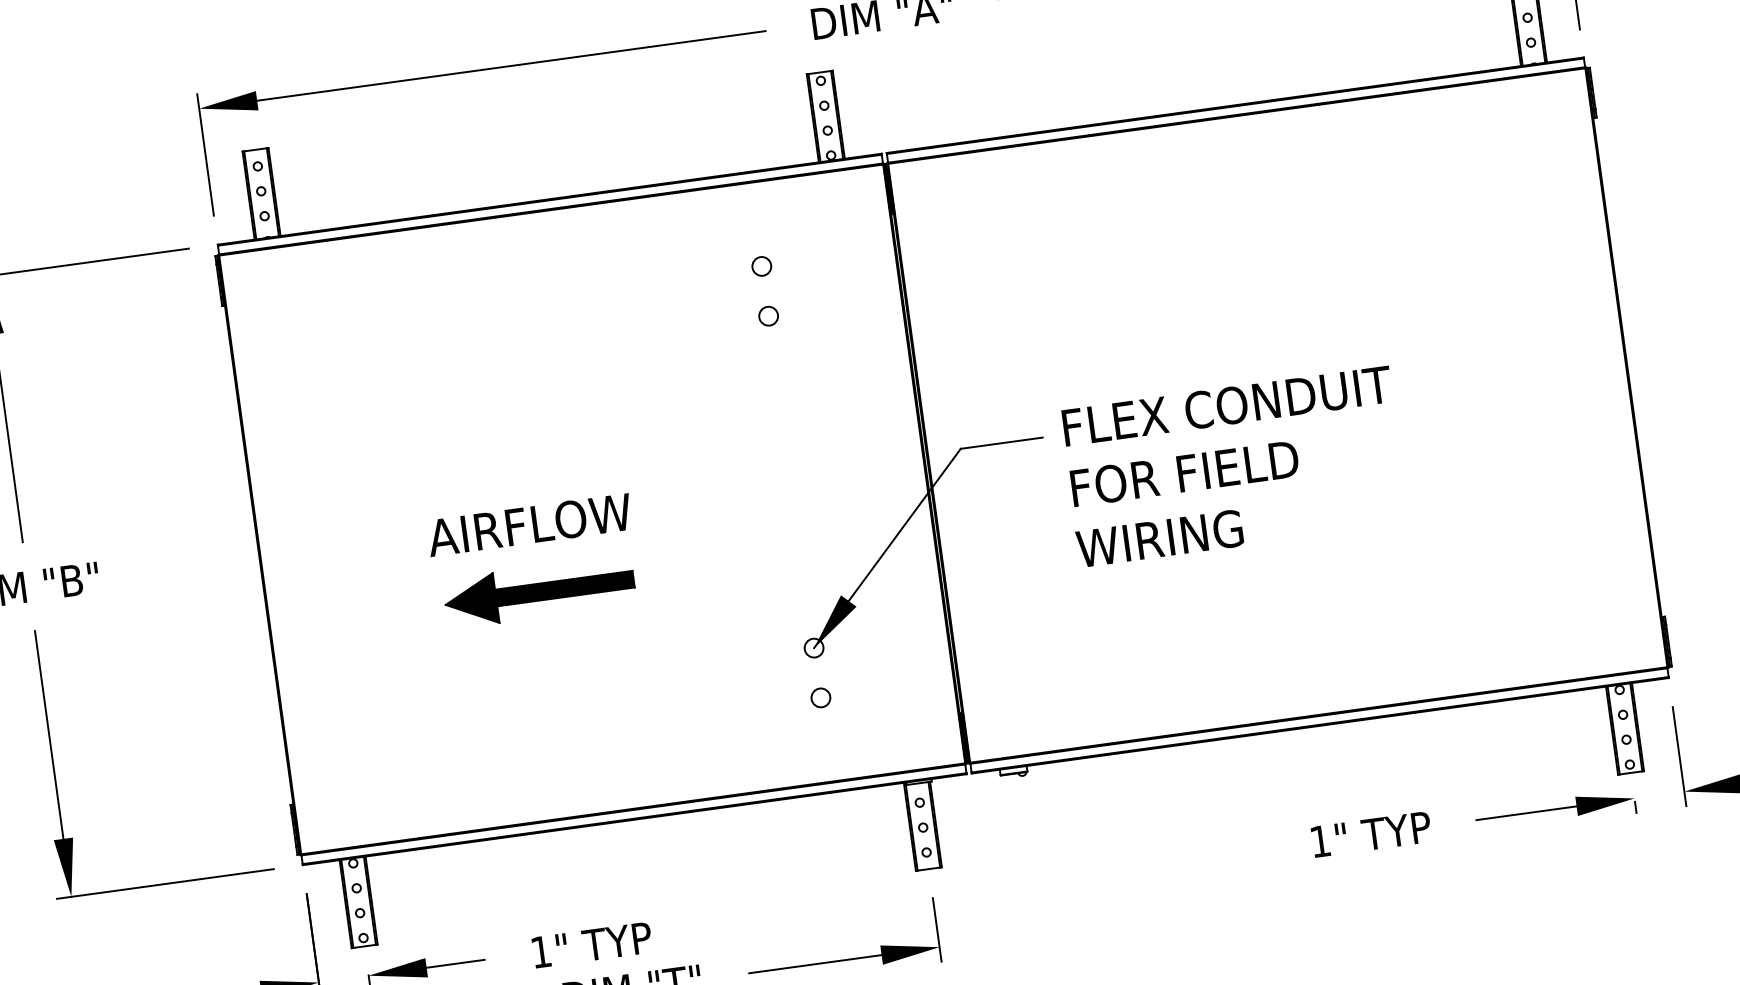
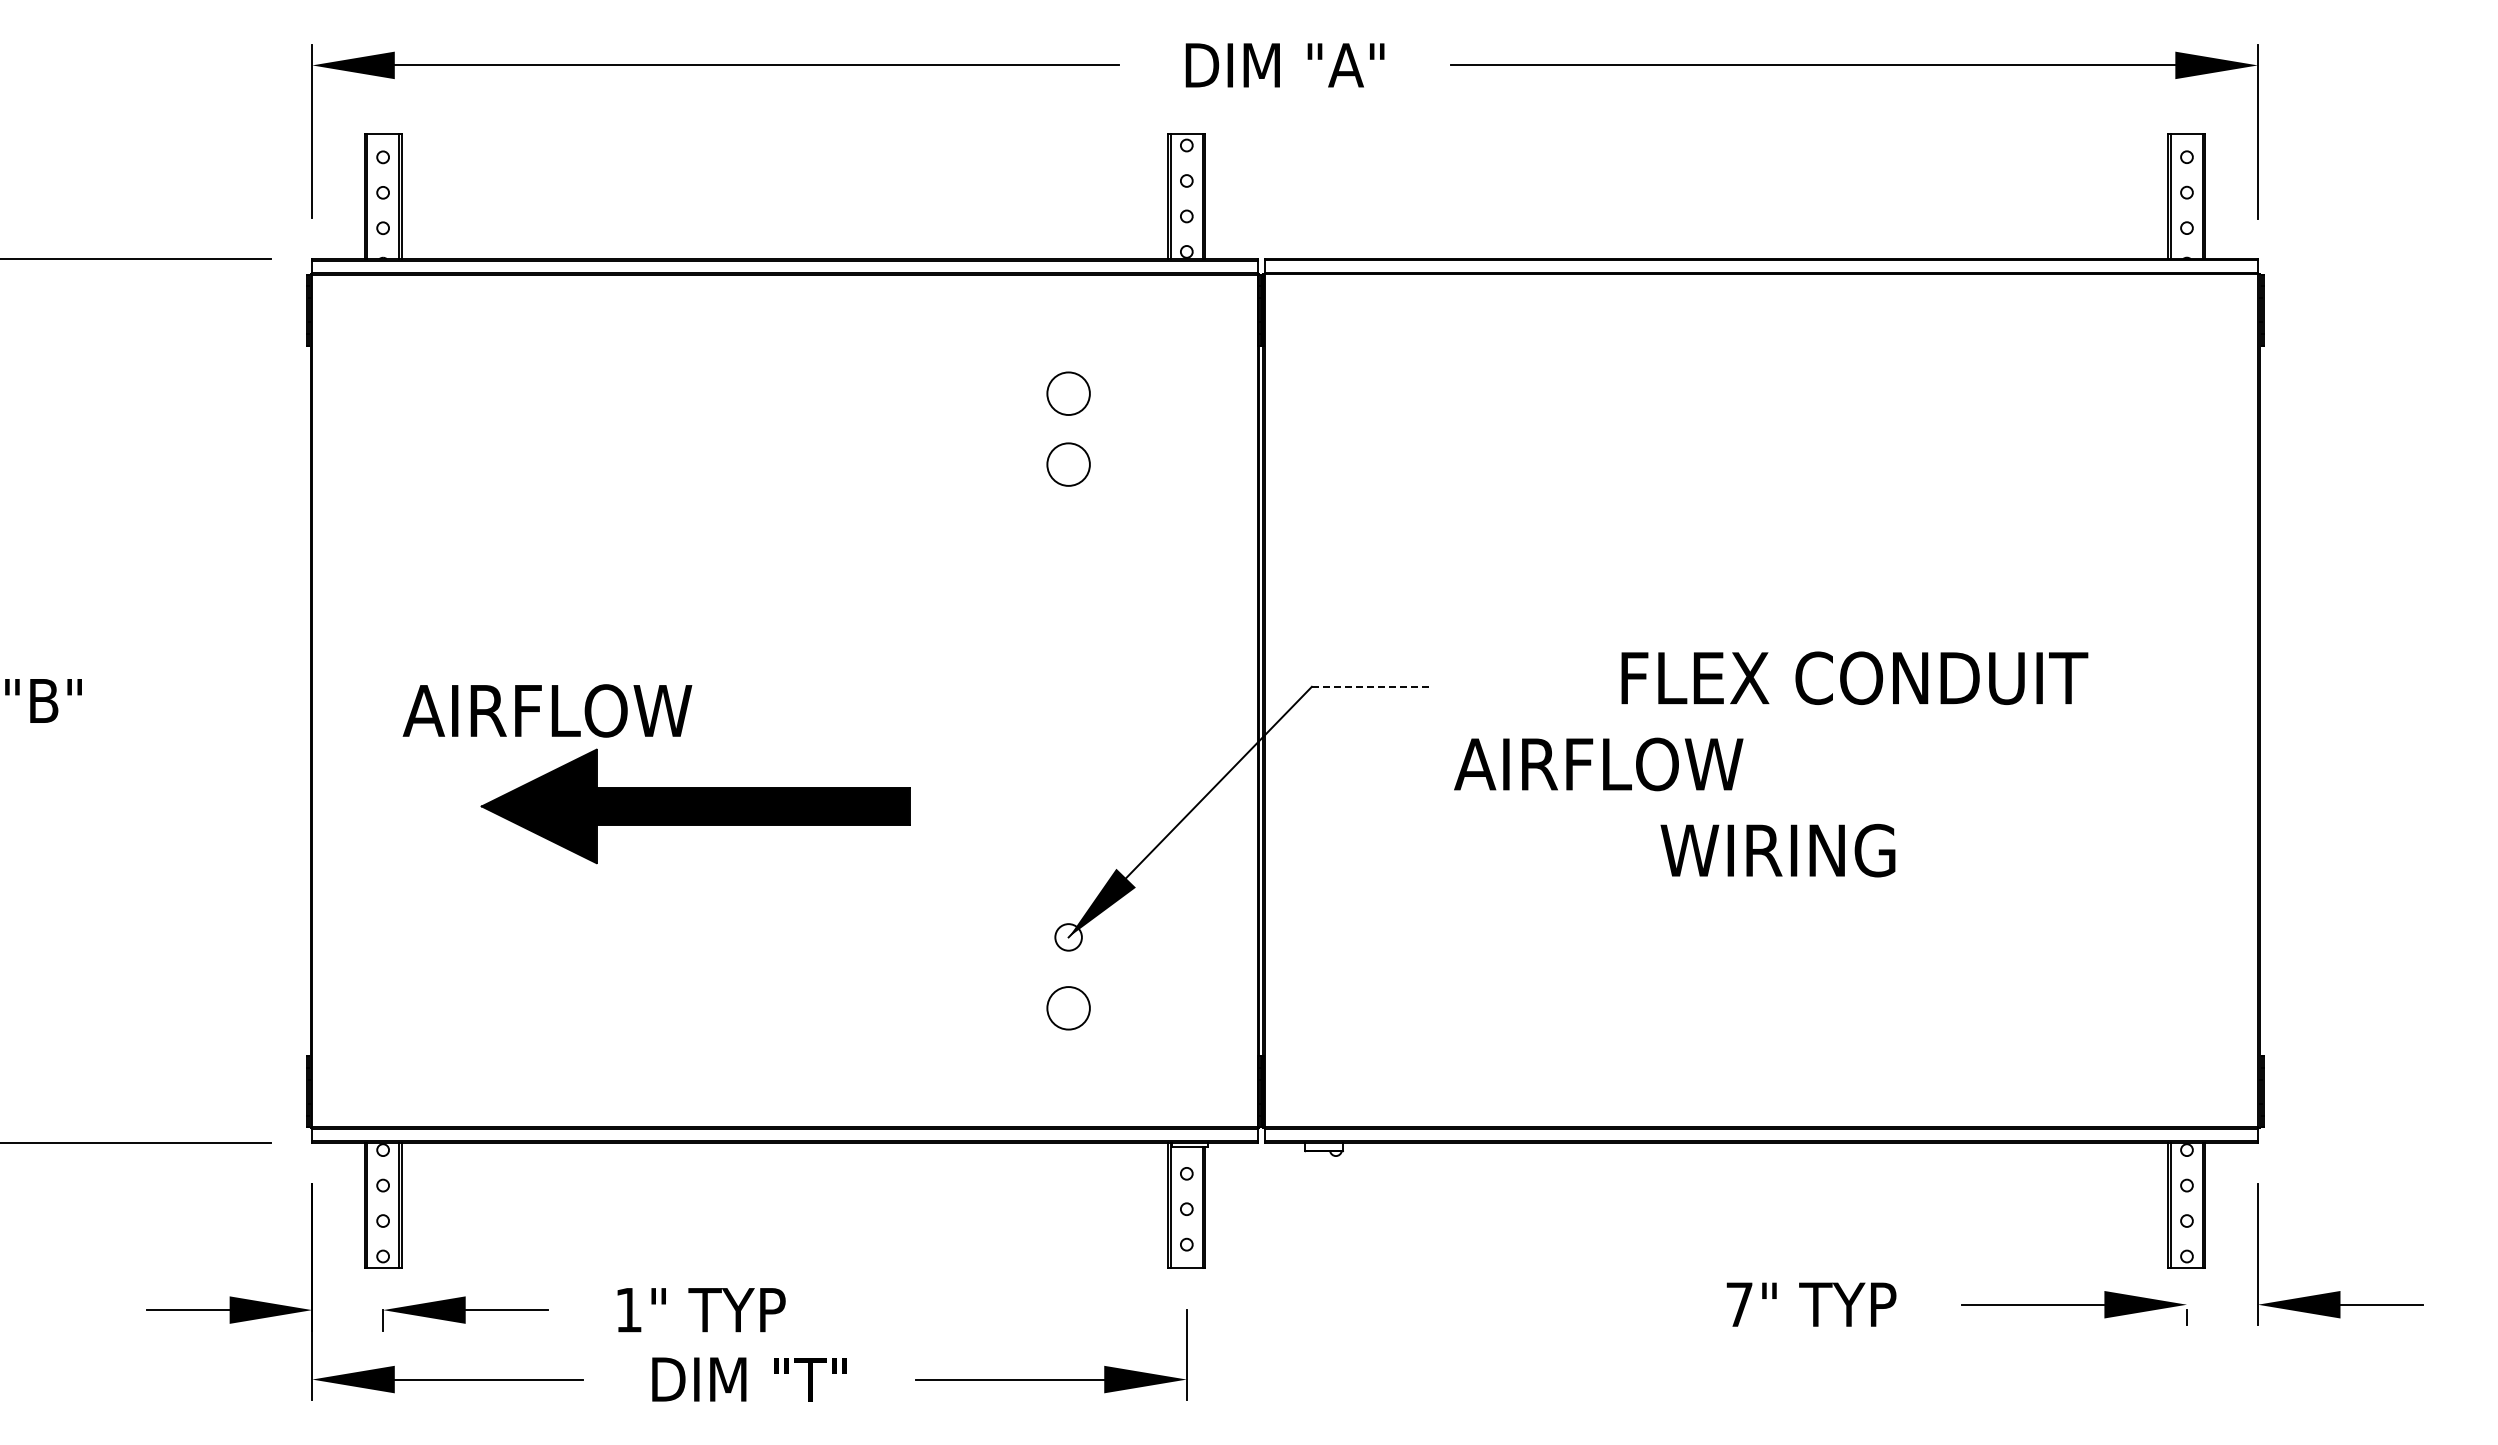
circle: (761, 266) -> (1068, 393), size x1.6
circle: (768, 316) -> (1068, 464), size x1.6
text: (1227, 405) -> (1854, 677), moved
line: (1001, 442) -> (1370, 686), solid -> dashed
text: (1182, 473) -> (1617, 764), FOR FIELD -> AIRFLOW
text: (529, 524) -> (547, 710), moved
text: (1159, 538) -> (1777, 850), moved
part: (539, 592) -> (695, 806), size x1.6
circle: (820, 698) -> (1068, 1008), size x1.6
text: (1320, 841) -> (1739, 1304), 1" -> 7"

